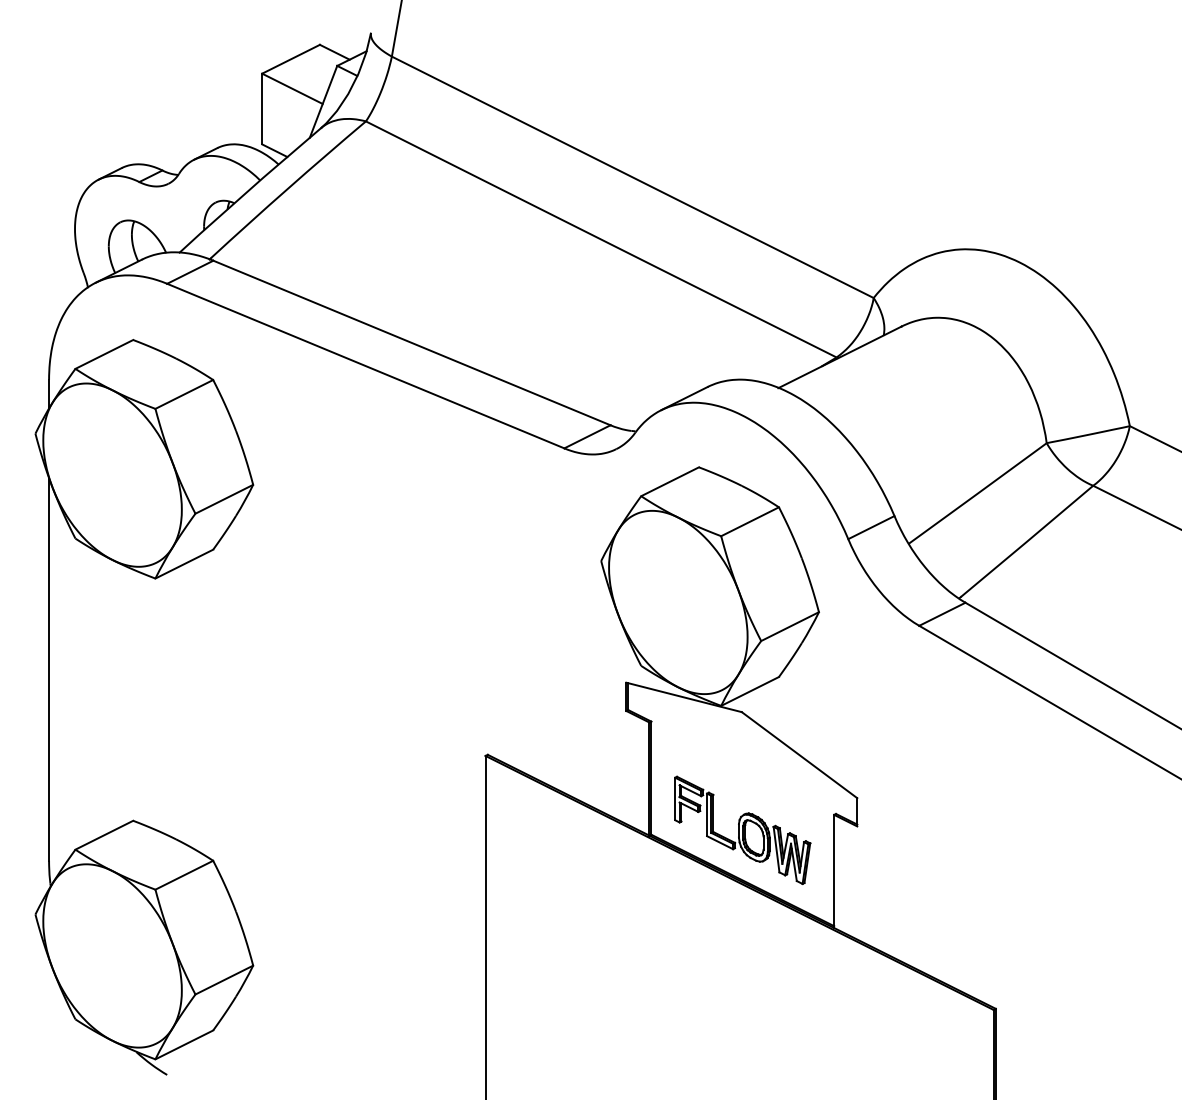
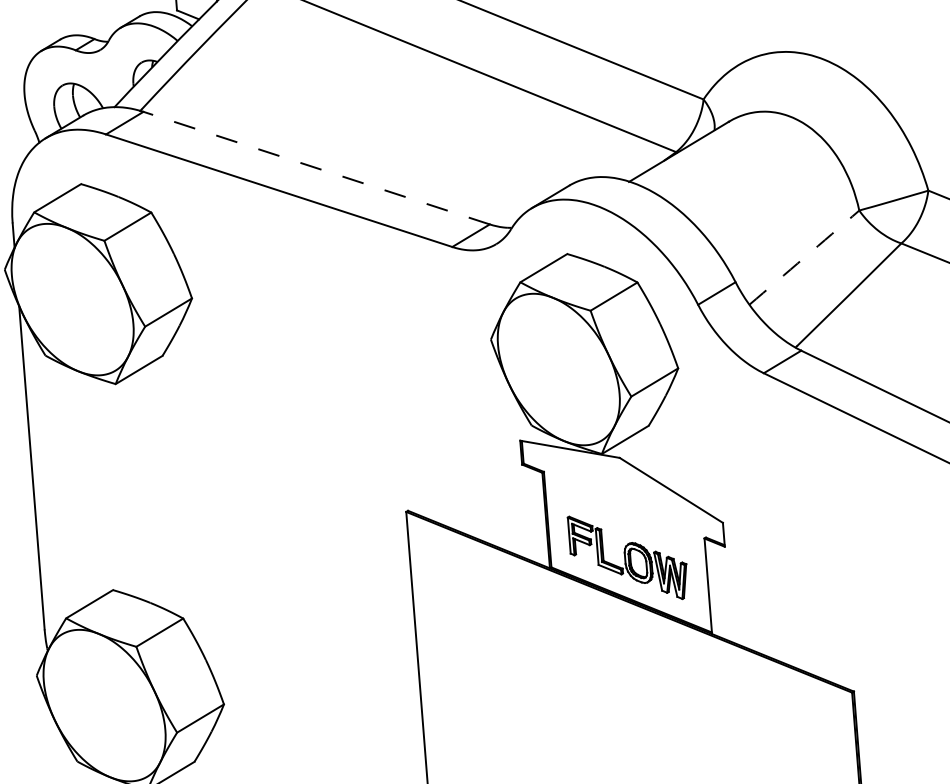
line: (411, 343) -> (316, 168), solid -> dashed
arc: (977, 493) -> (804, 257), solid -> dashed

